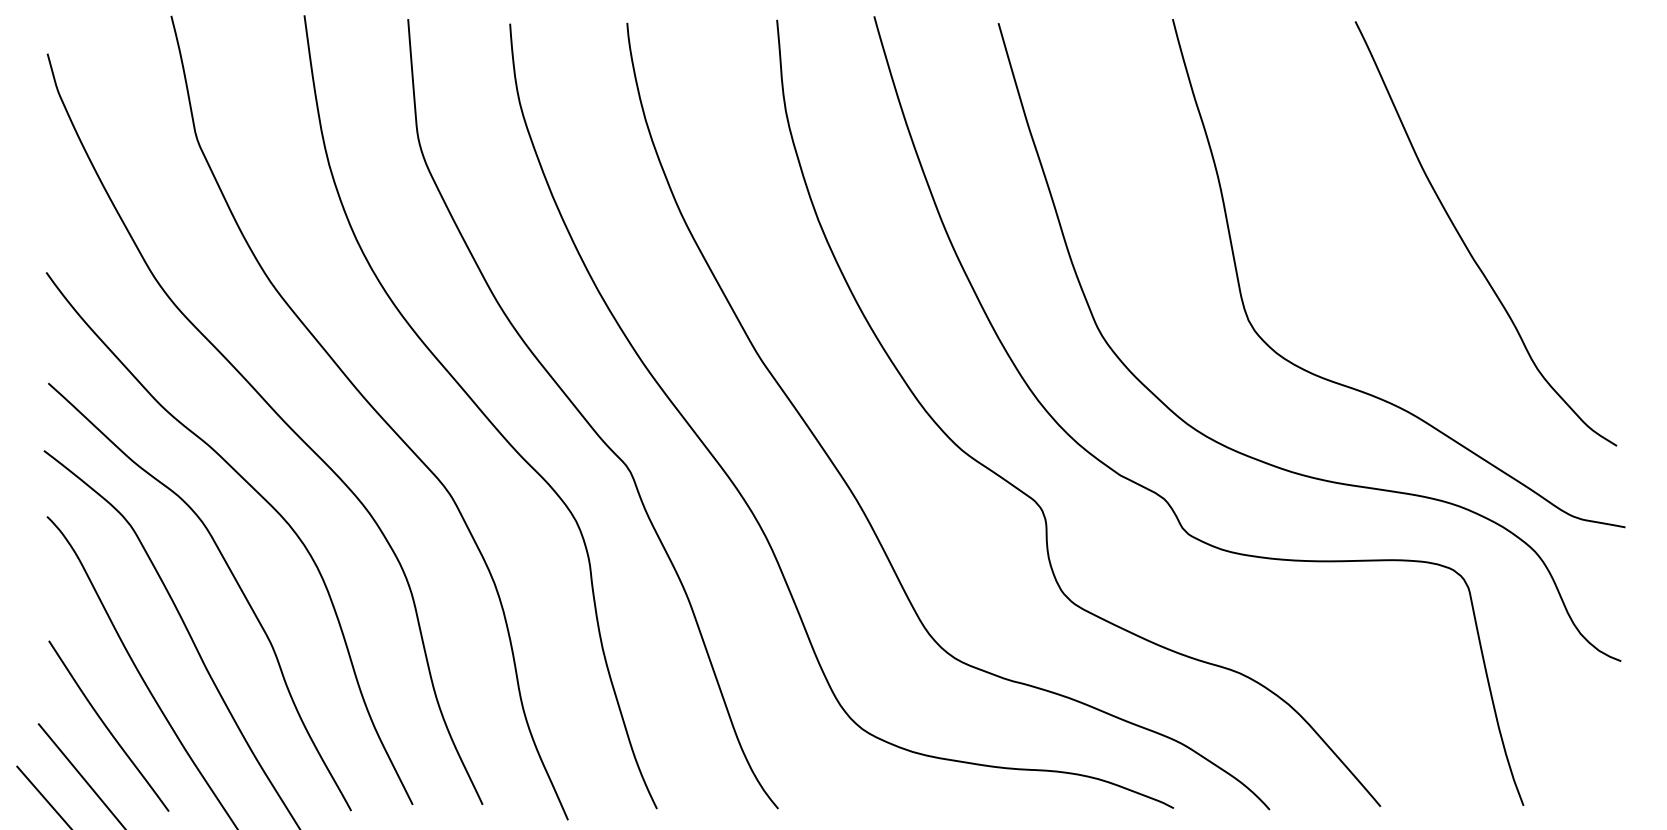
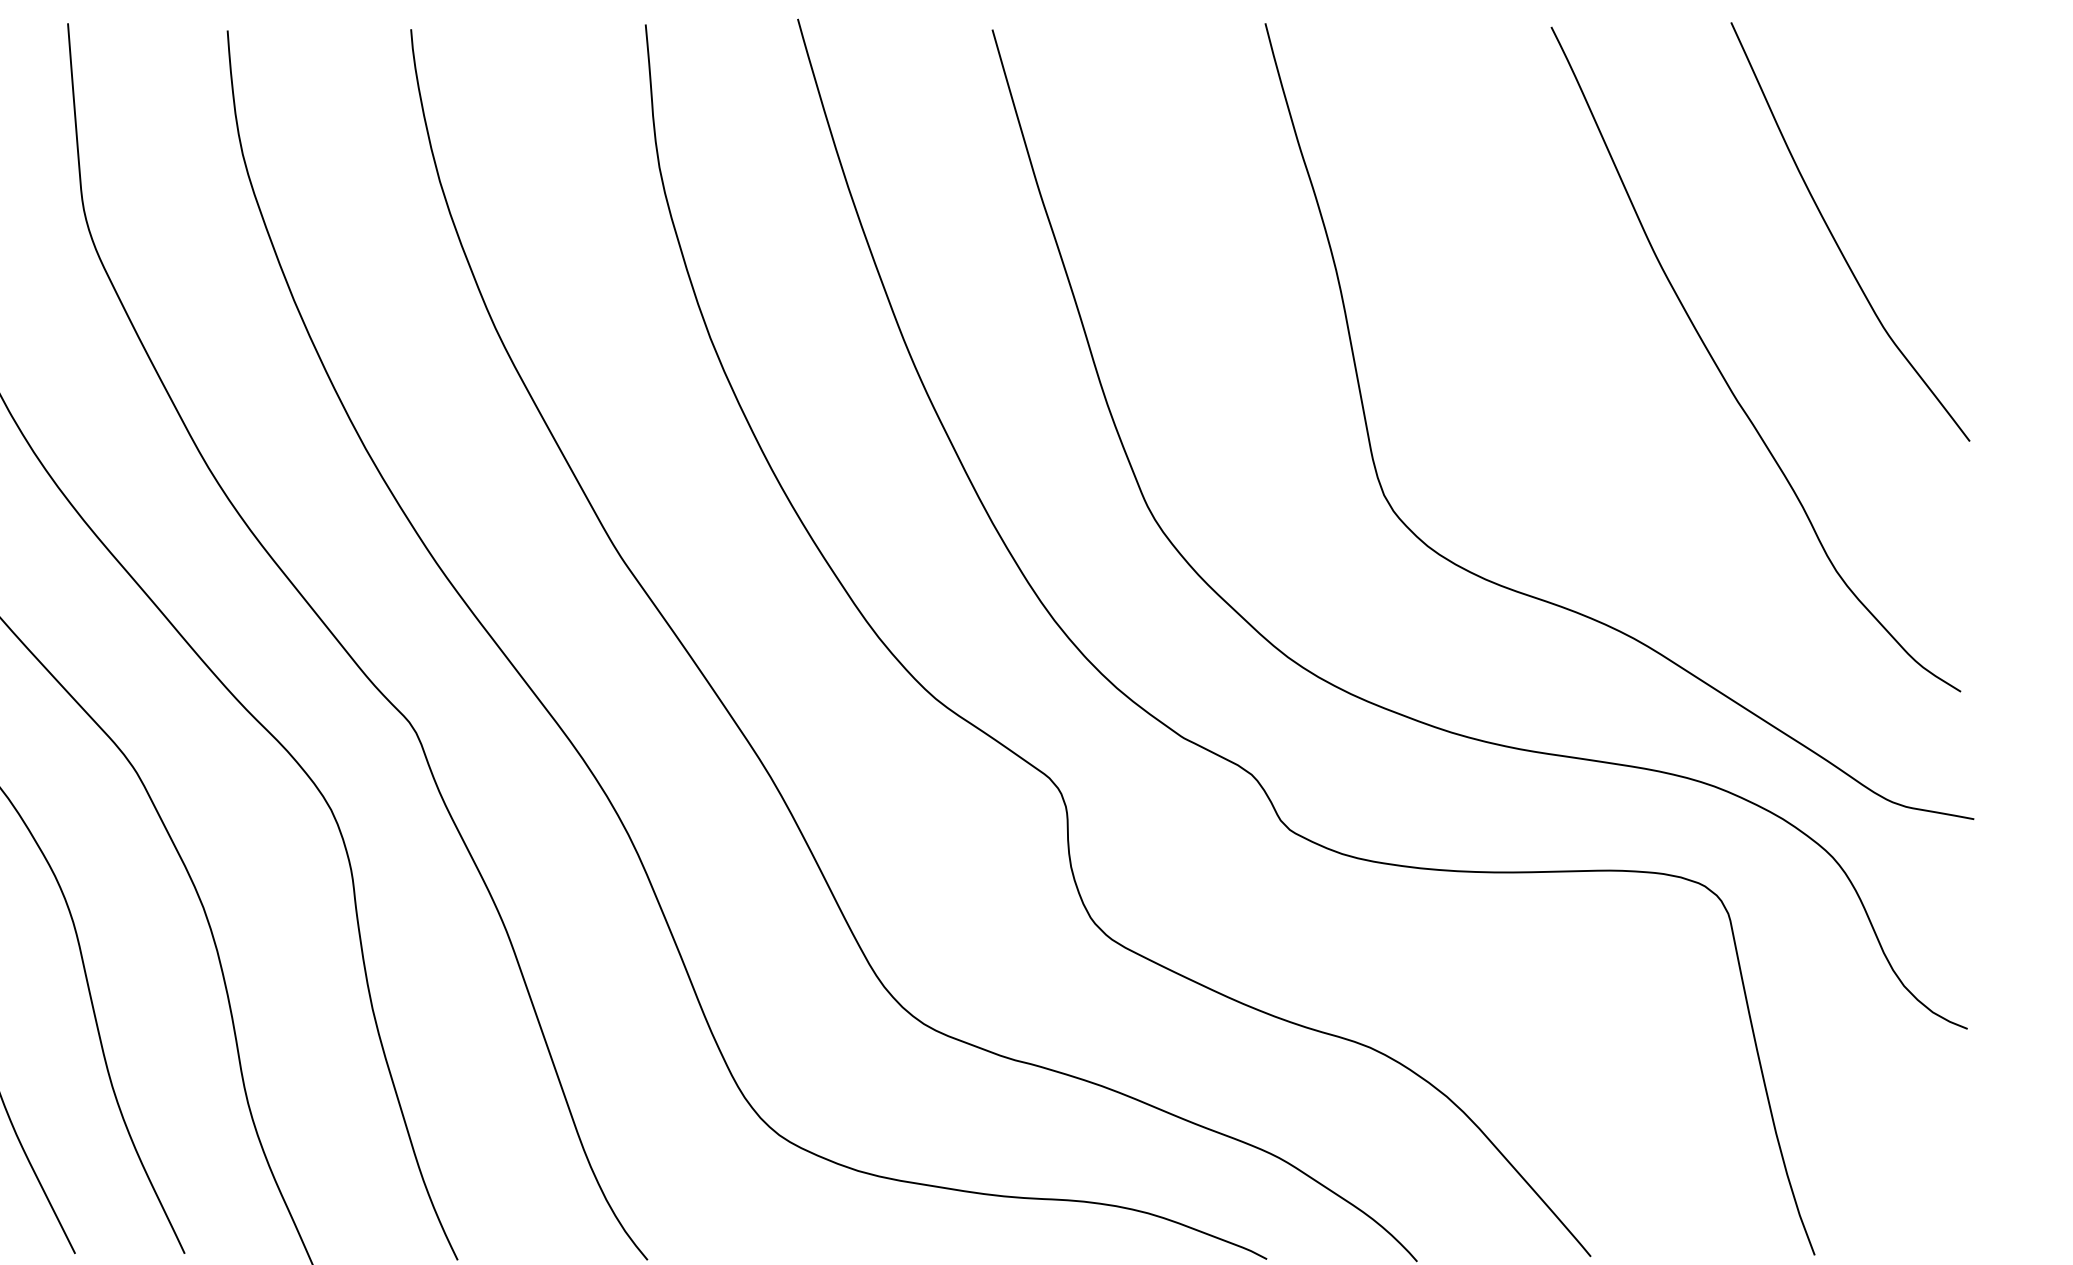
curve: (1537, 157) -> (1836, 240), added

